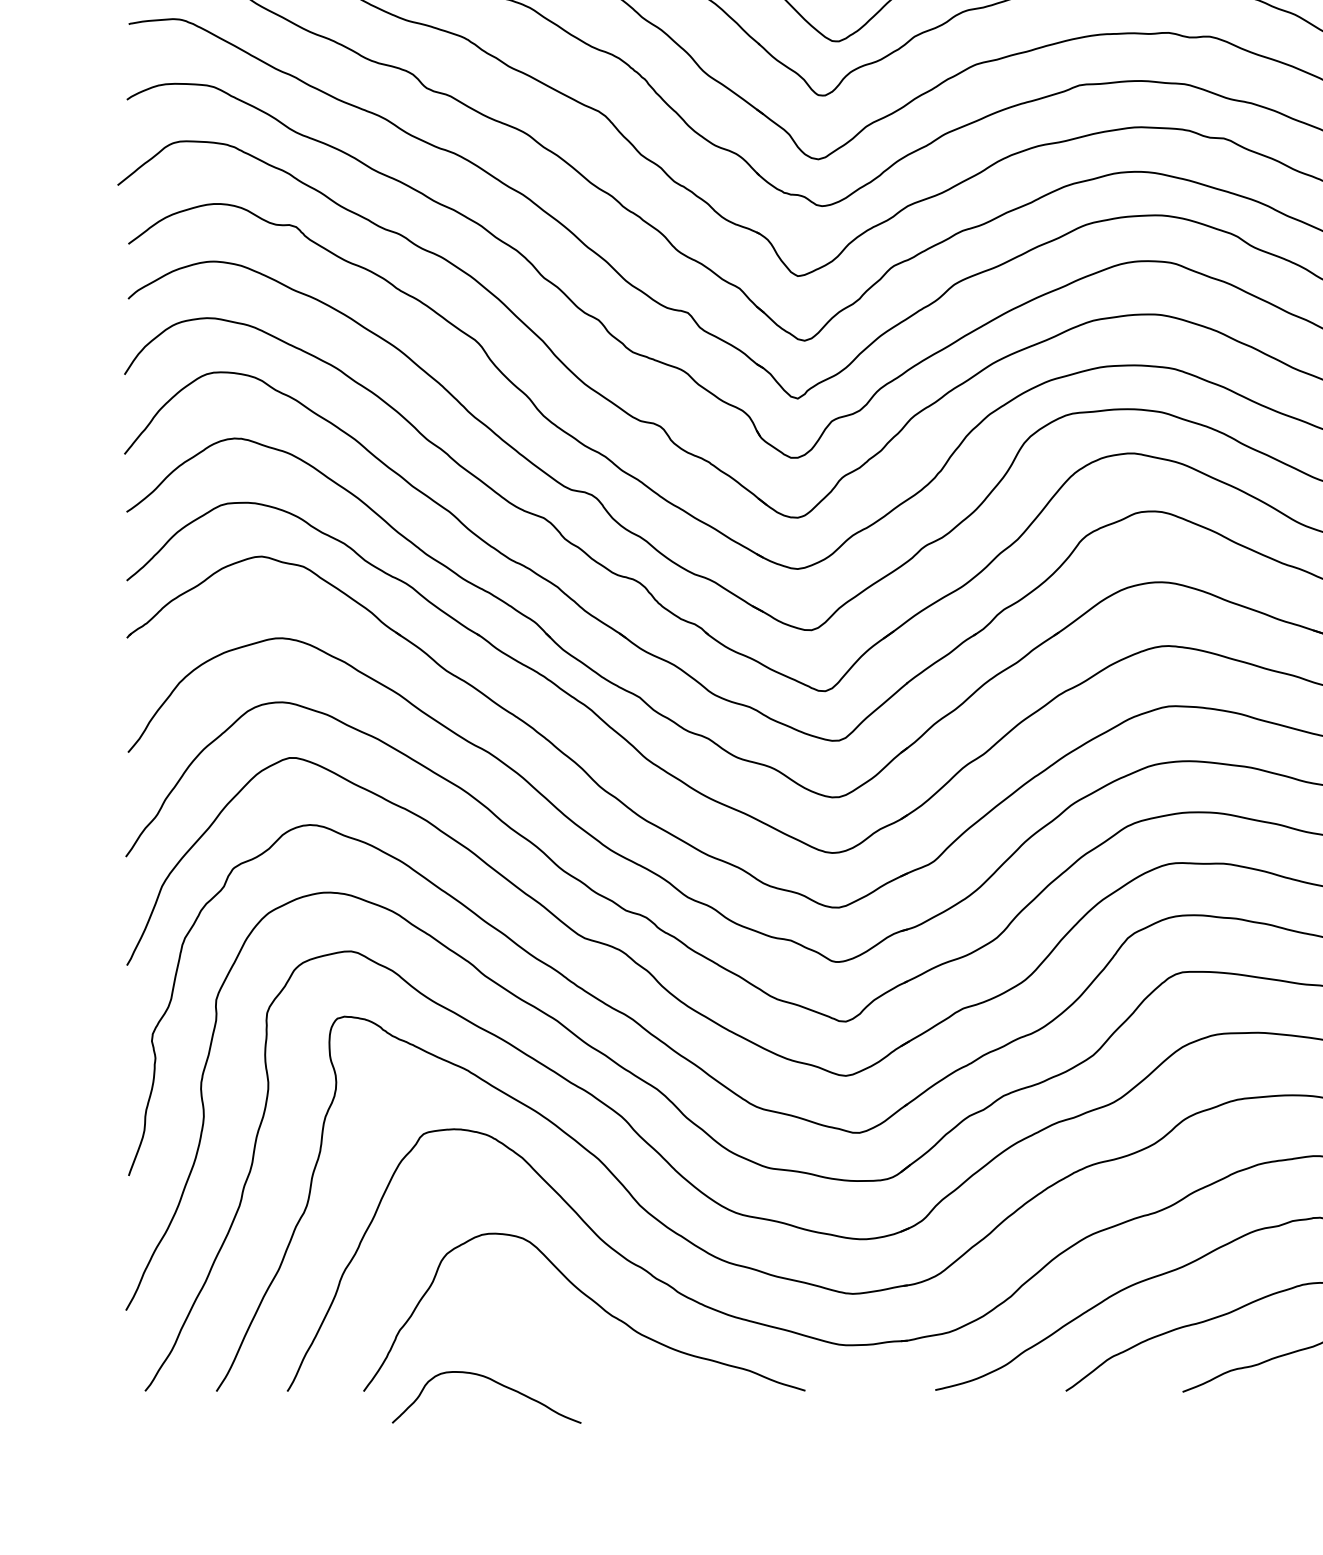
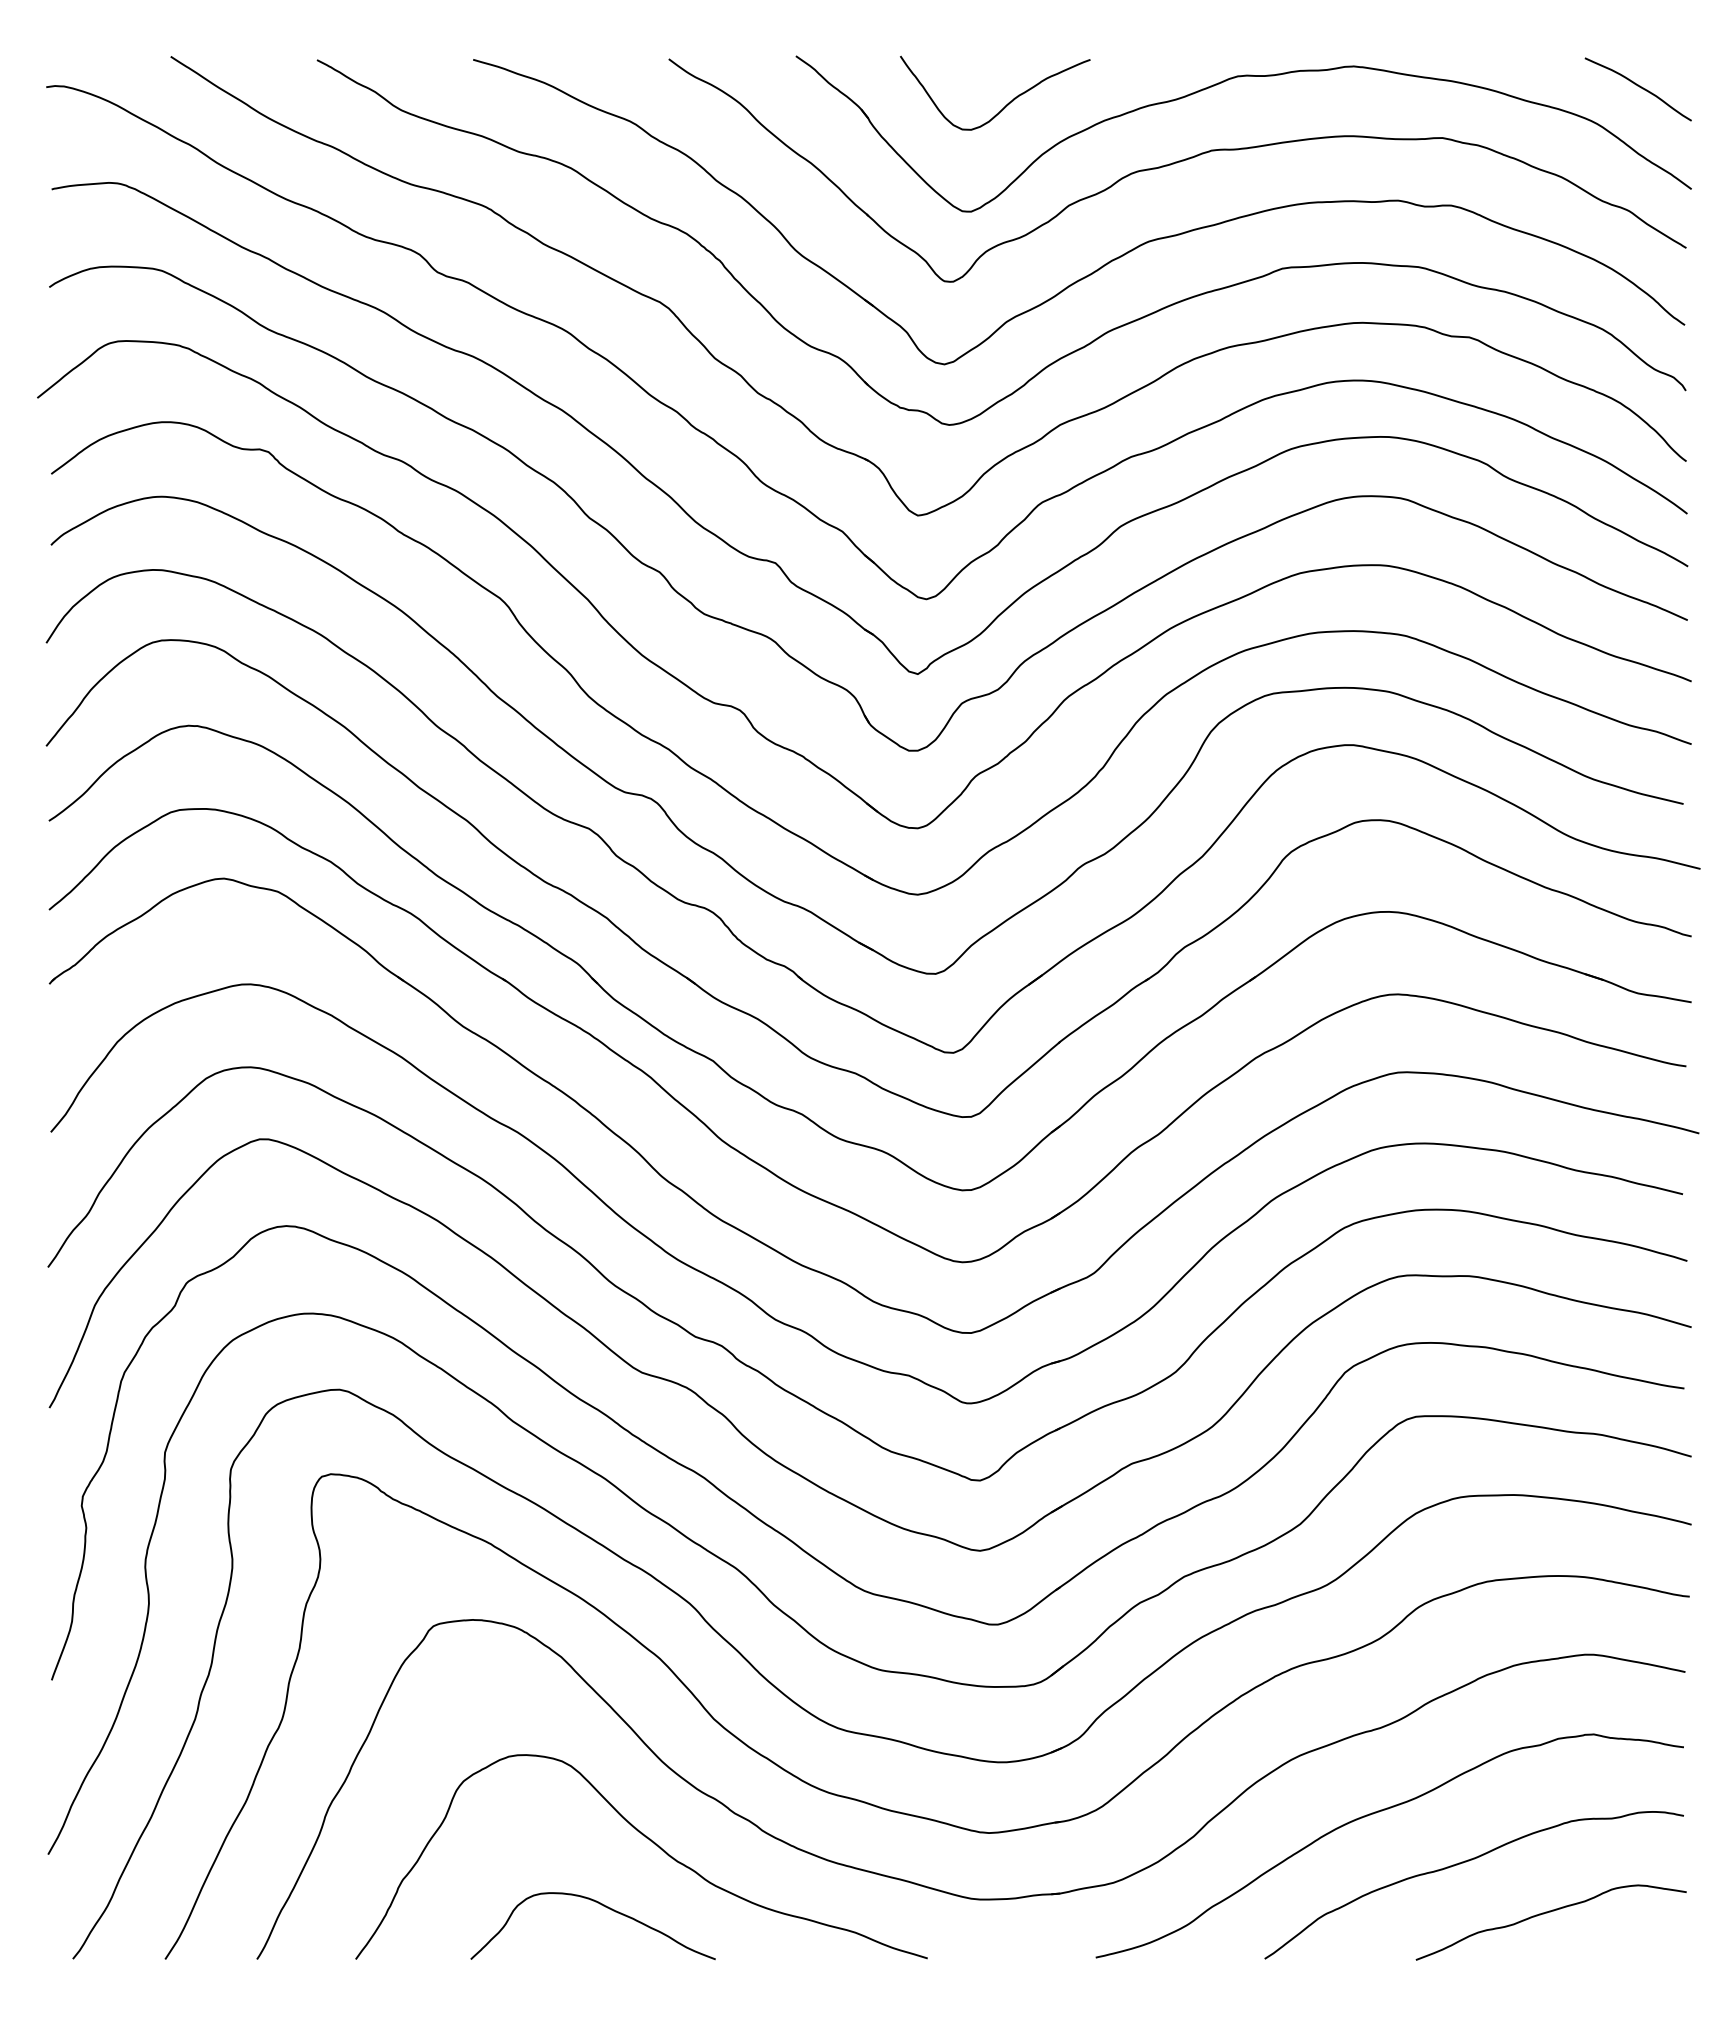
curve: (494, 1382) -> (603, 1906), moved

